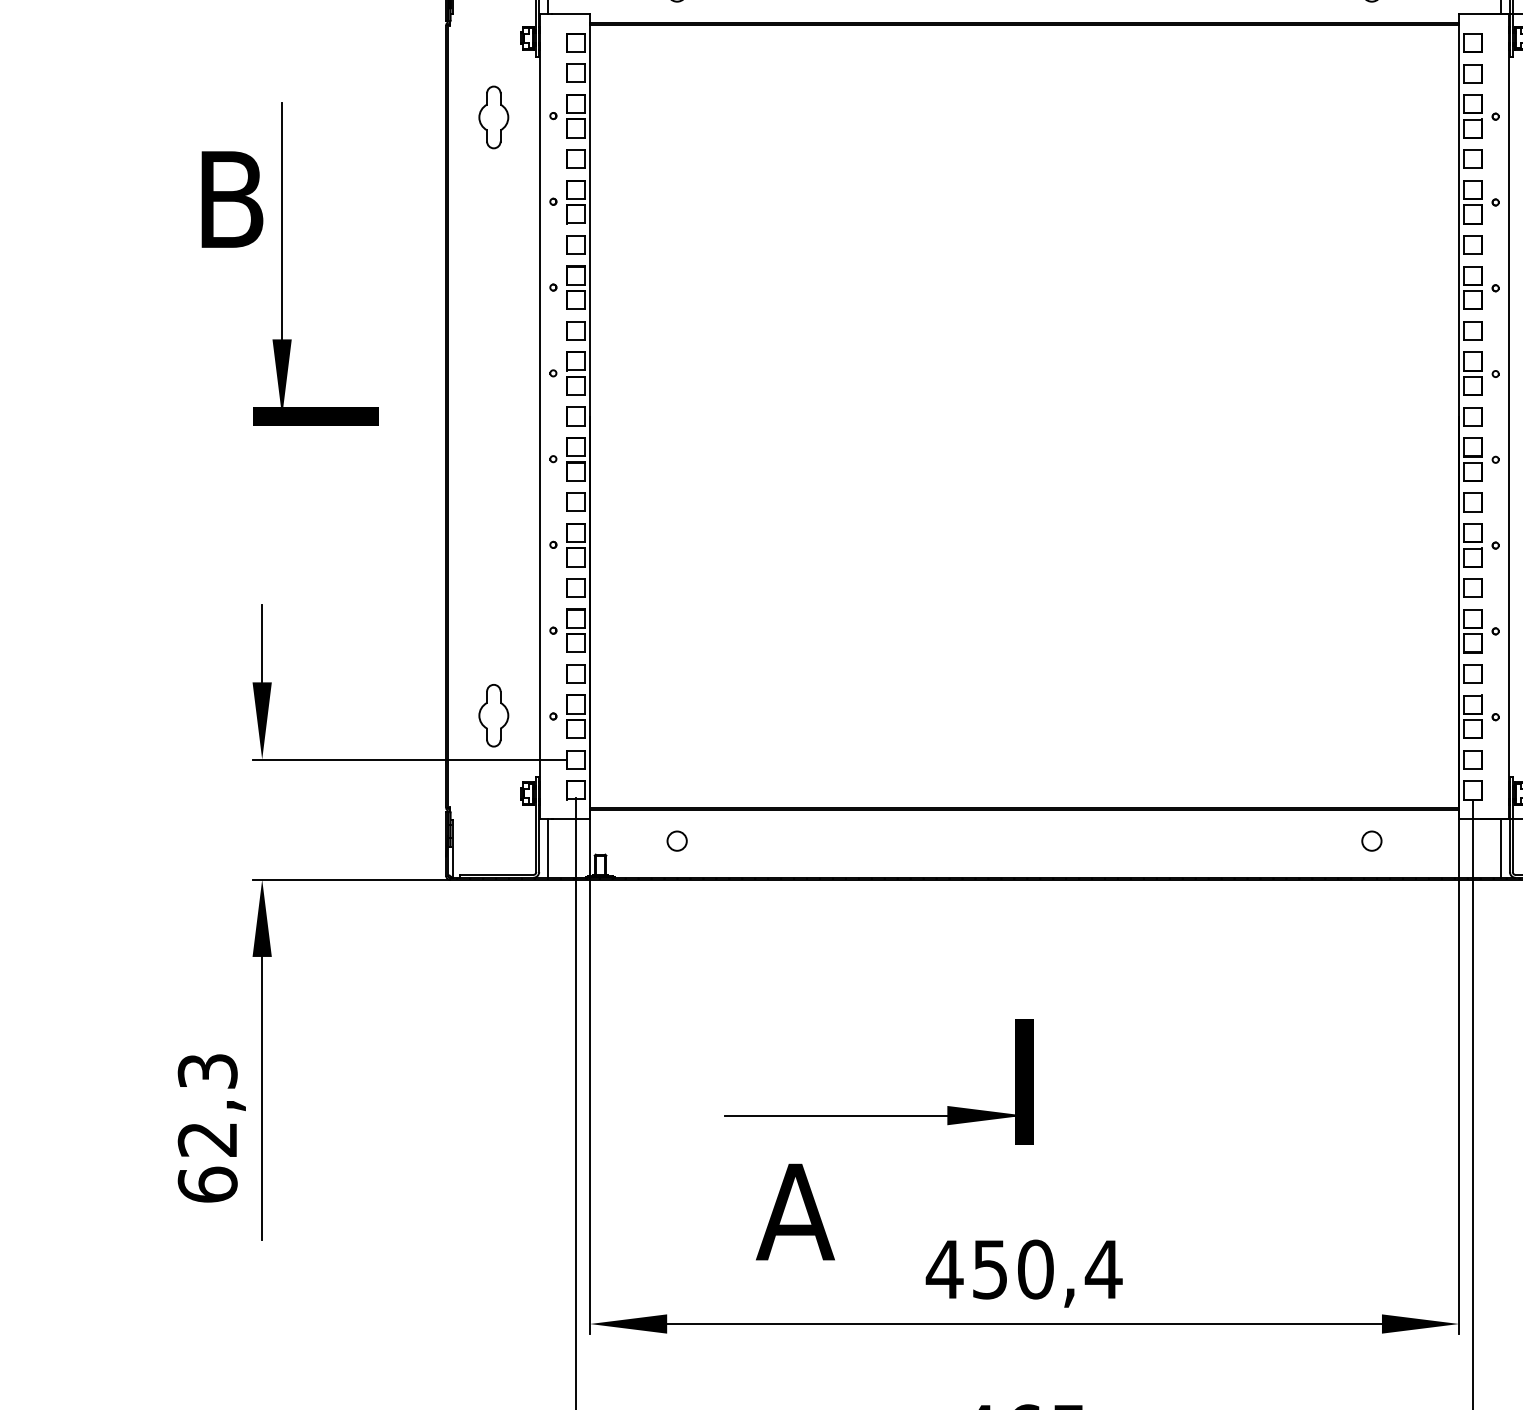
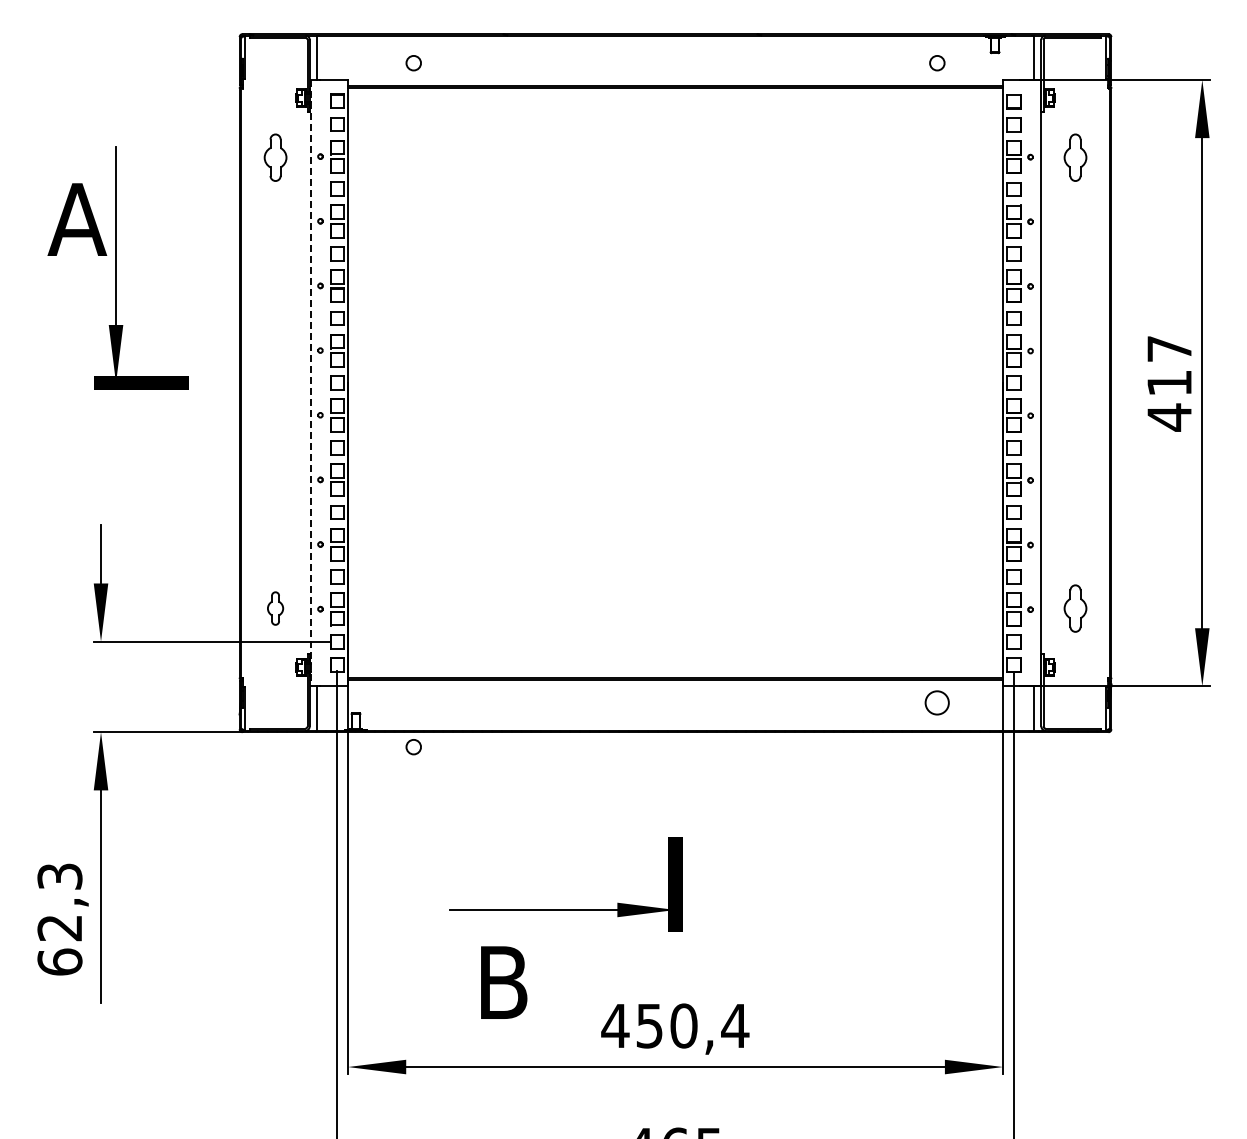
text: (230, 199) -> (77, 219), B -> A
line: (540, 417) -> (310, 383), solid -> dashed
part: (493, 715) -> (275, 608), size x0.7
circle: (676, 841) -> (413, 747), moved
circle: (1372, 841) -> (937, 703), size x1.6
text: (794, 1211) -> (502, 982), A -> B

